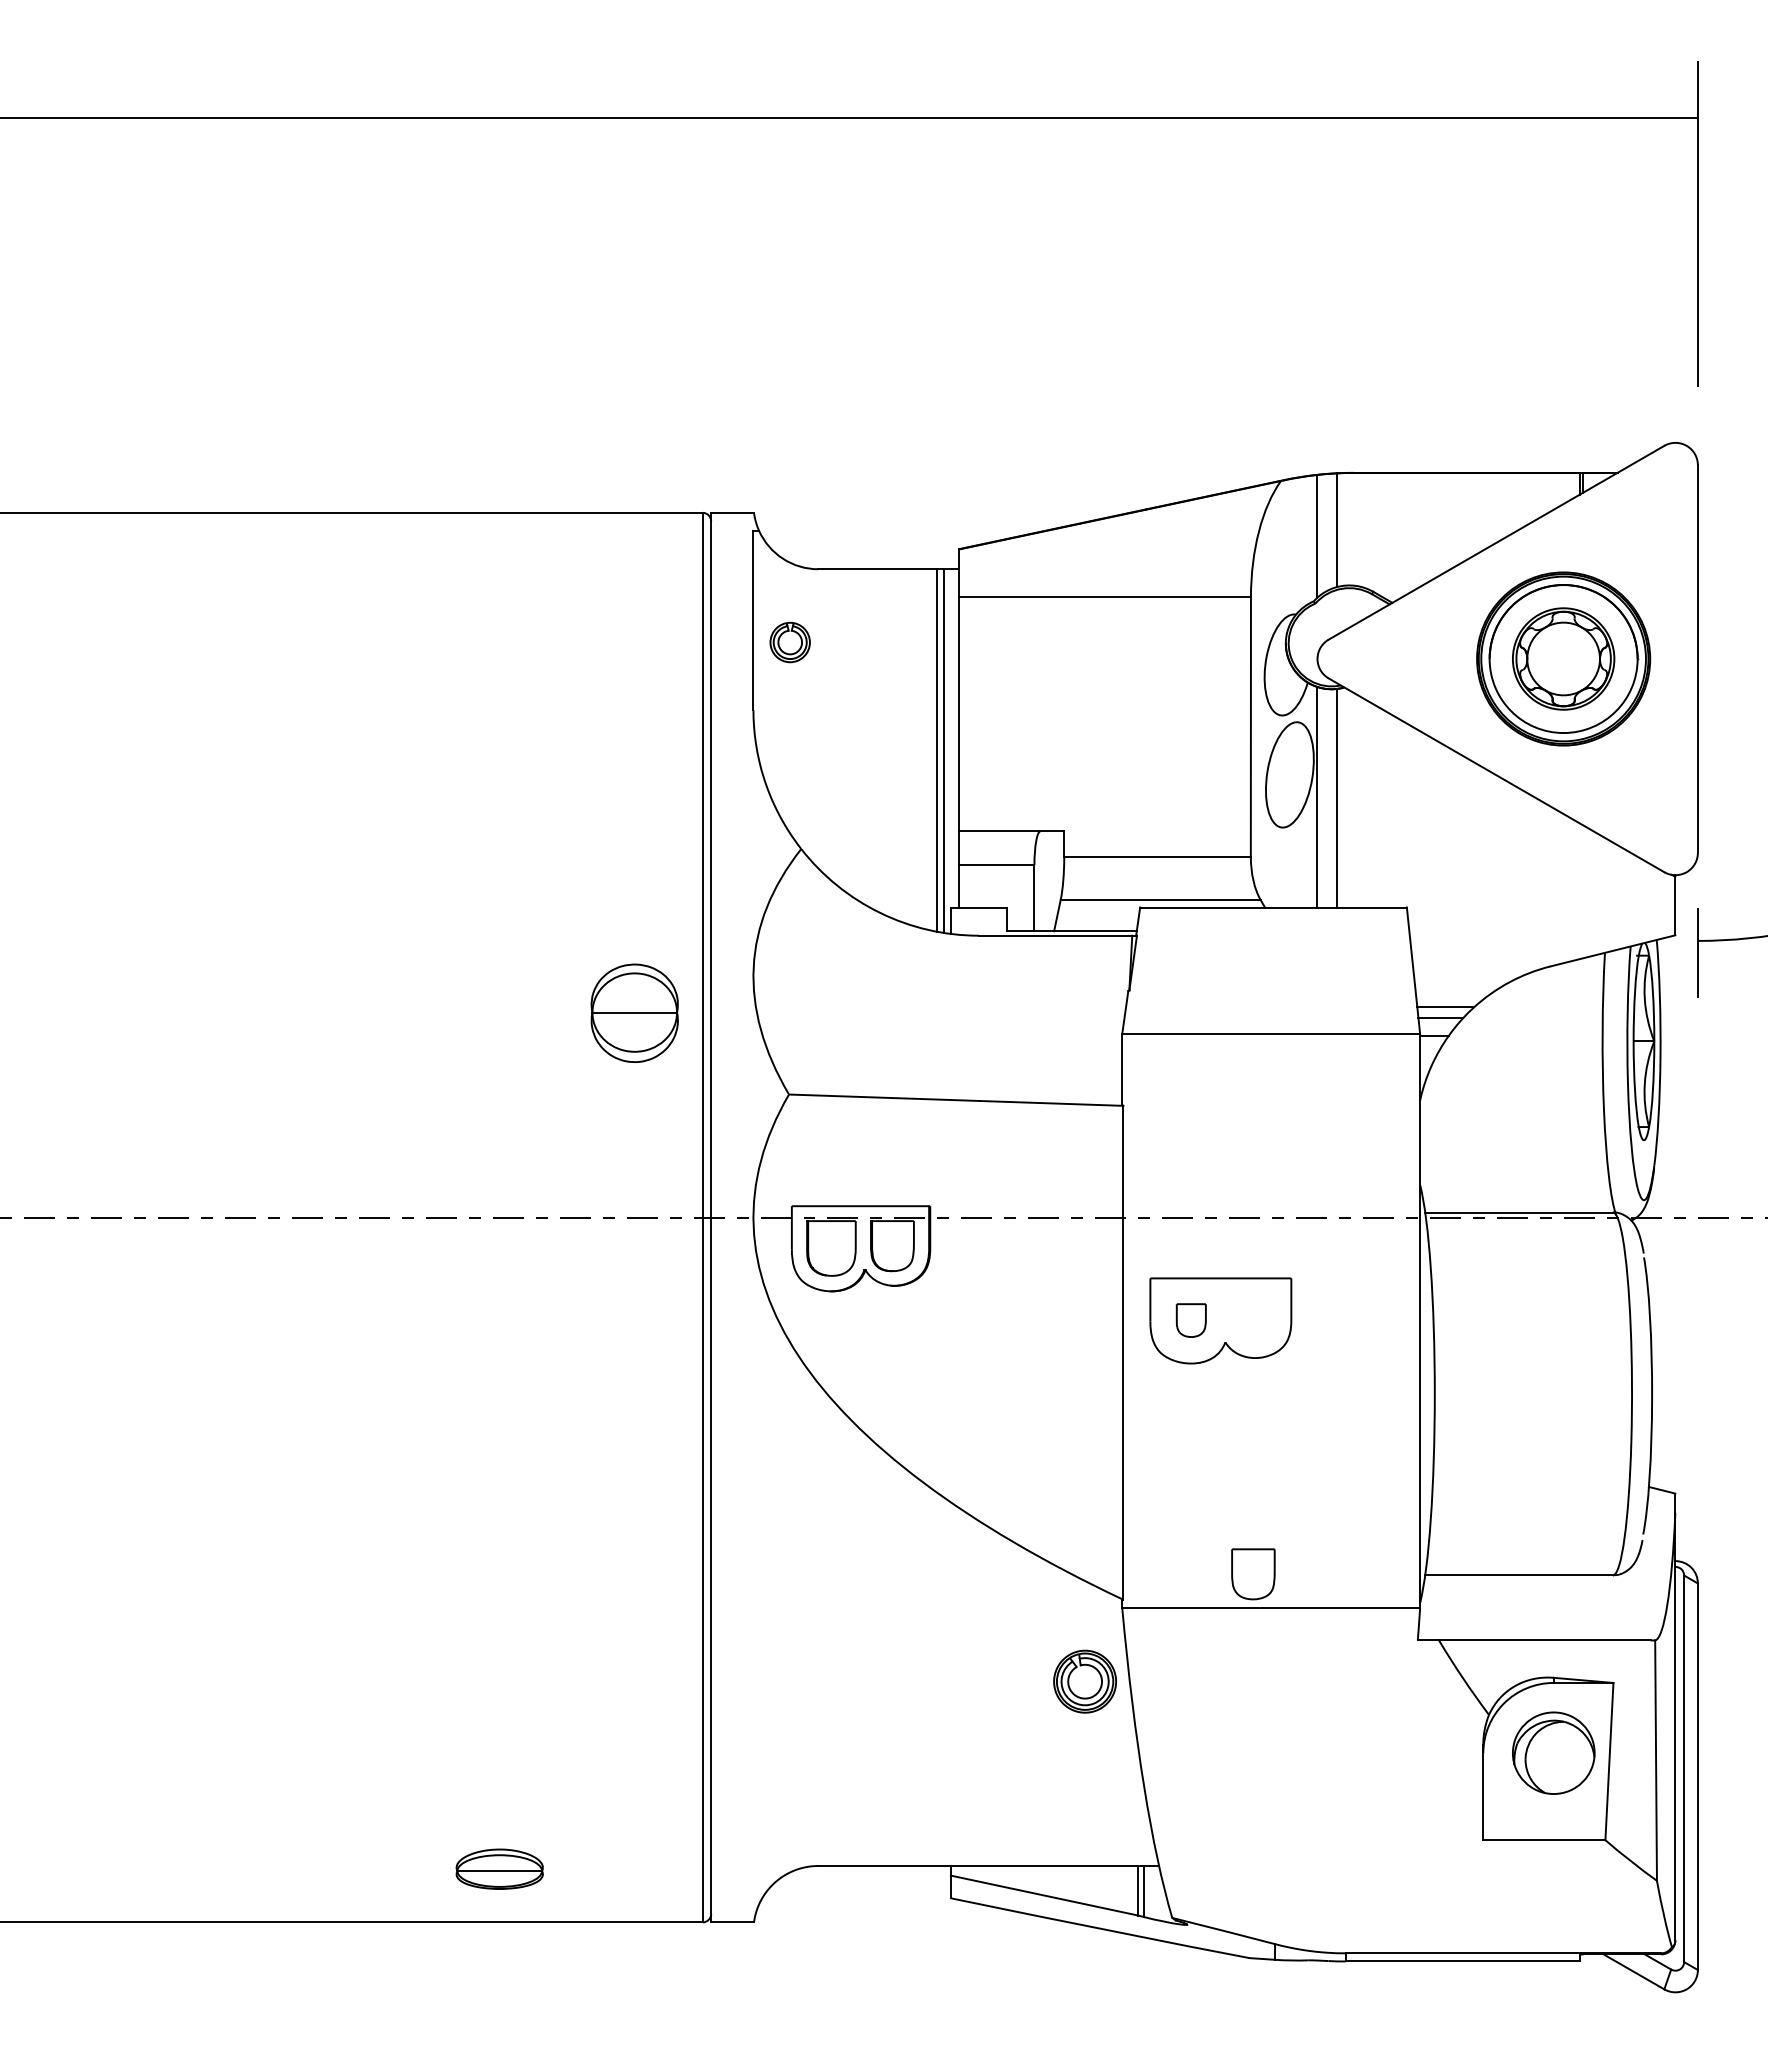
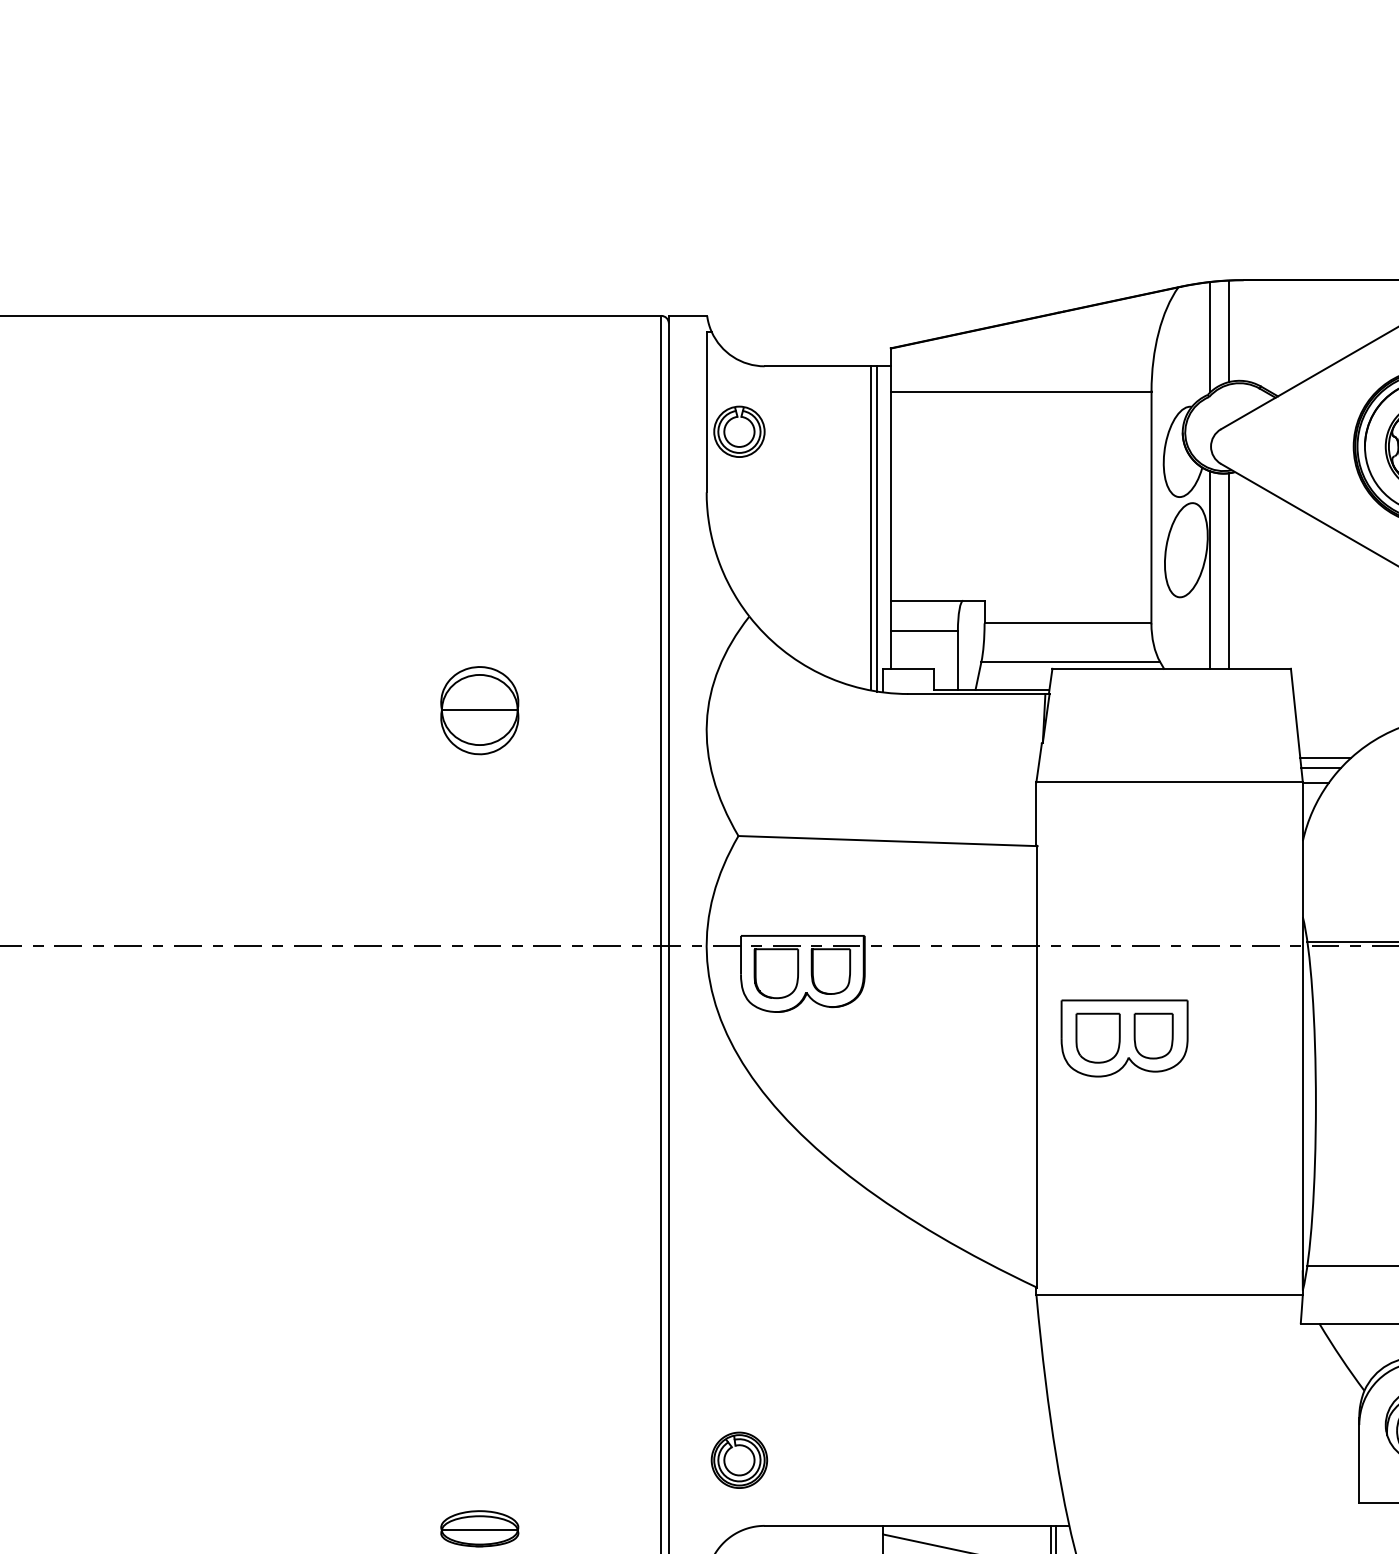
part: (790, 642) -> (739, 431), size x1.43
part: (634, 1012) -> (479, 709), moved
part: (1191, 1320) -> (1098, 1038), size x1.67
part: (1253, 1574) -> (1153, 1036), moved
part: (1084, 1681) -> (738, 1460), moved

